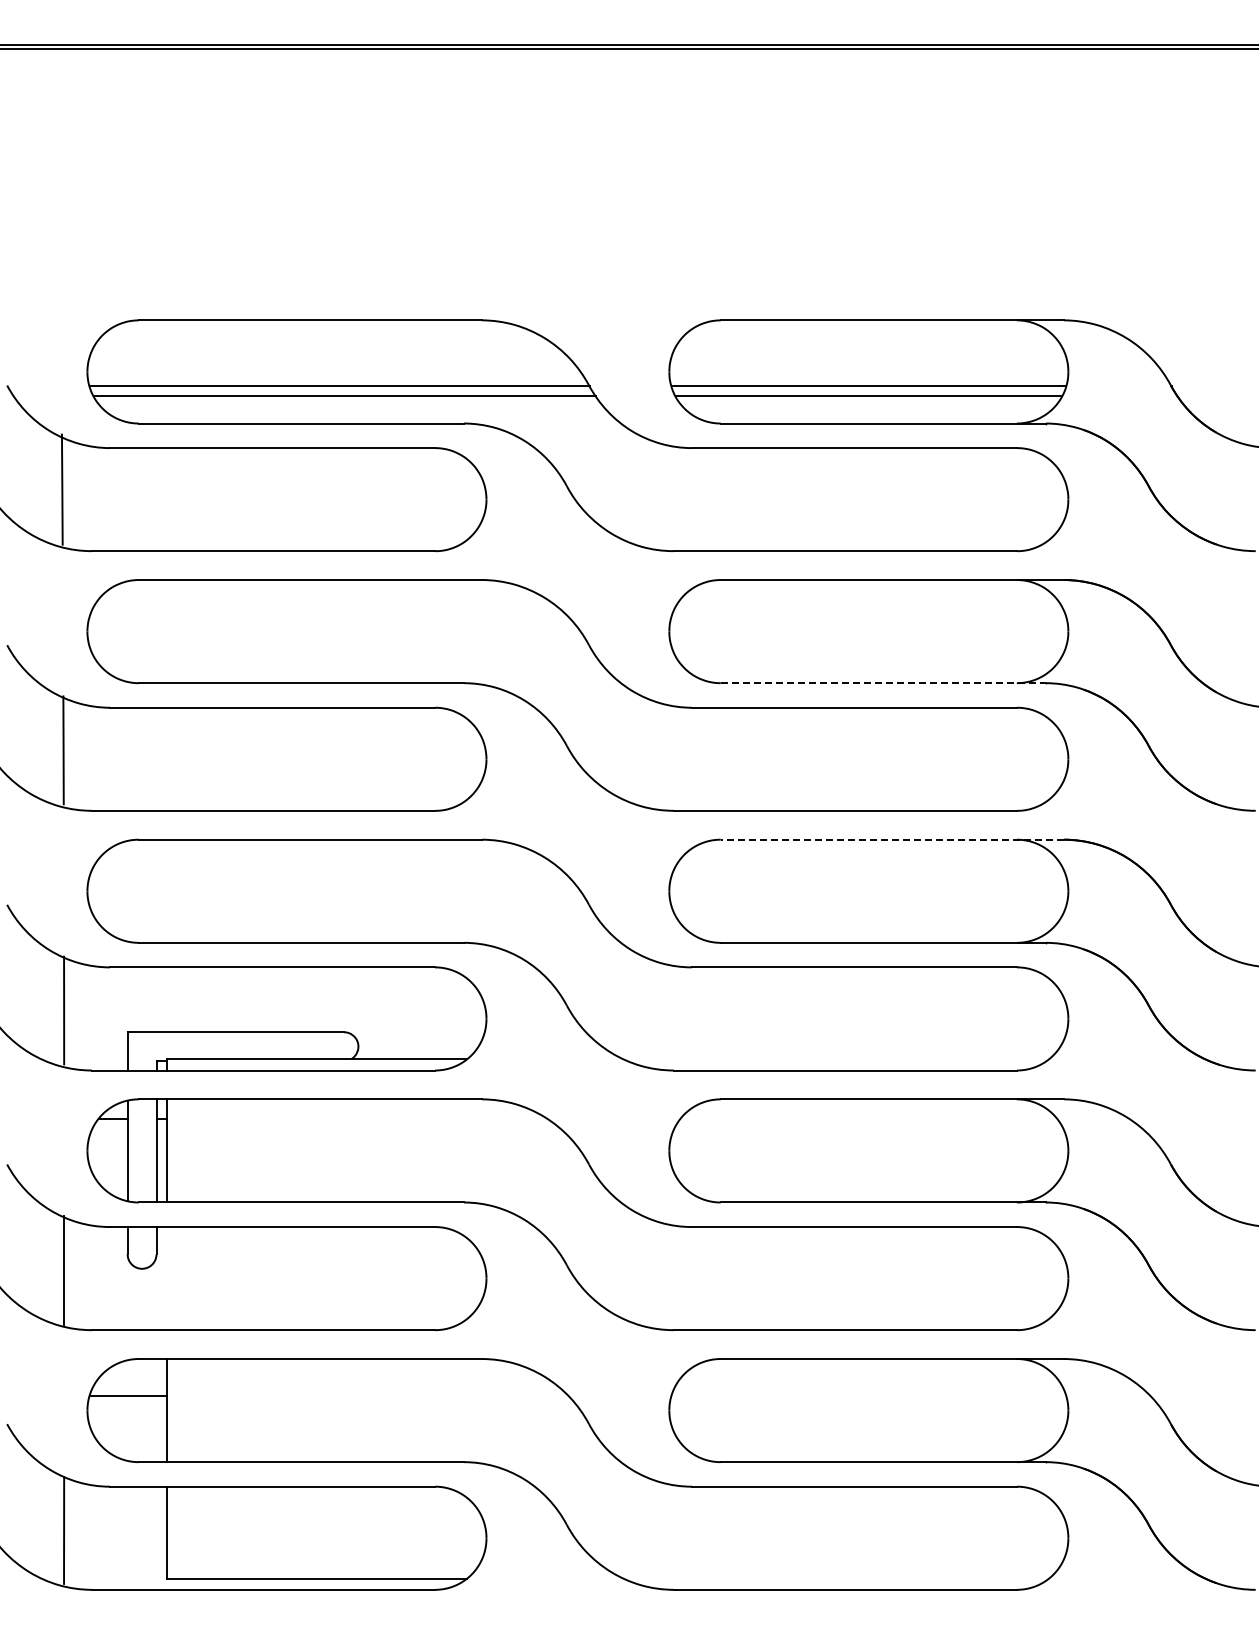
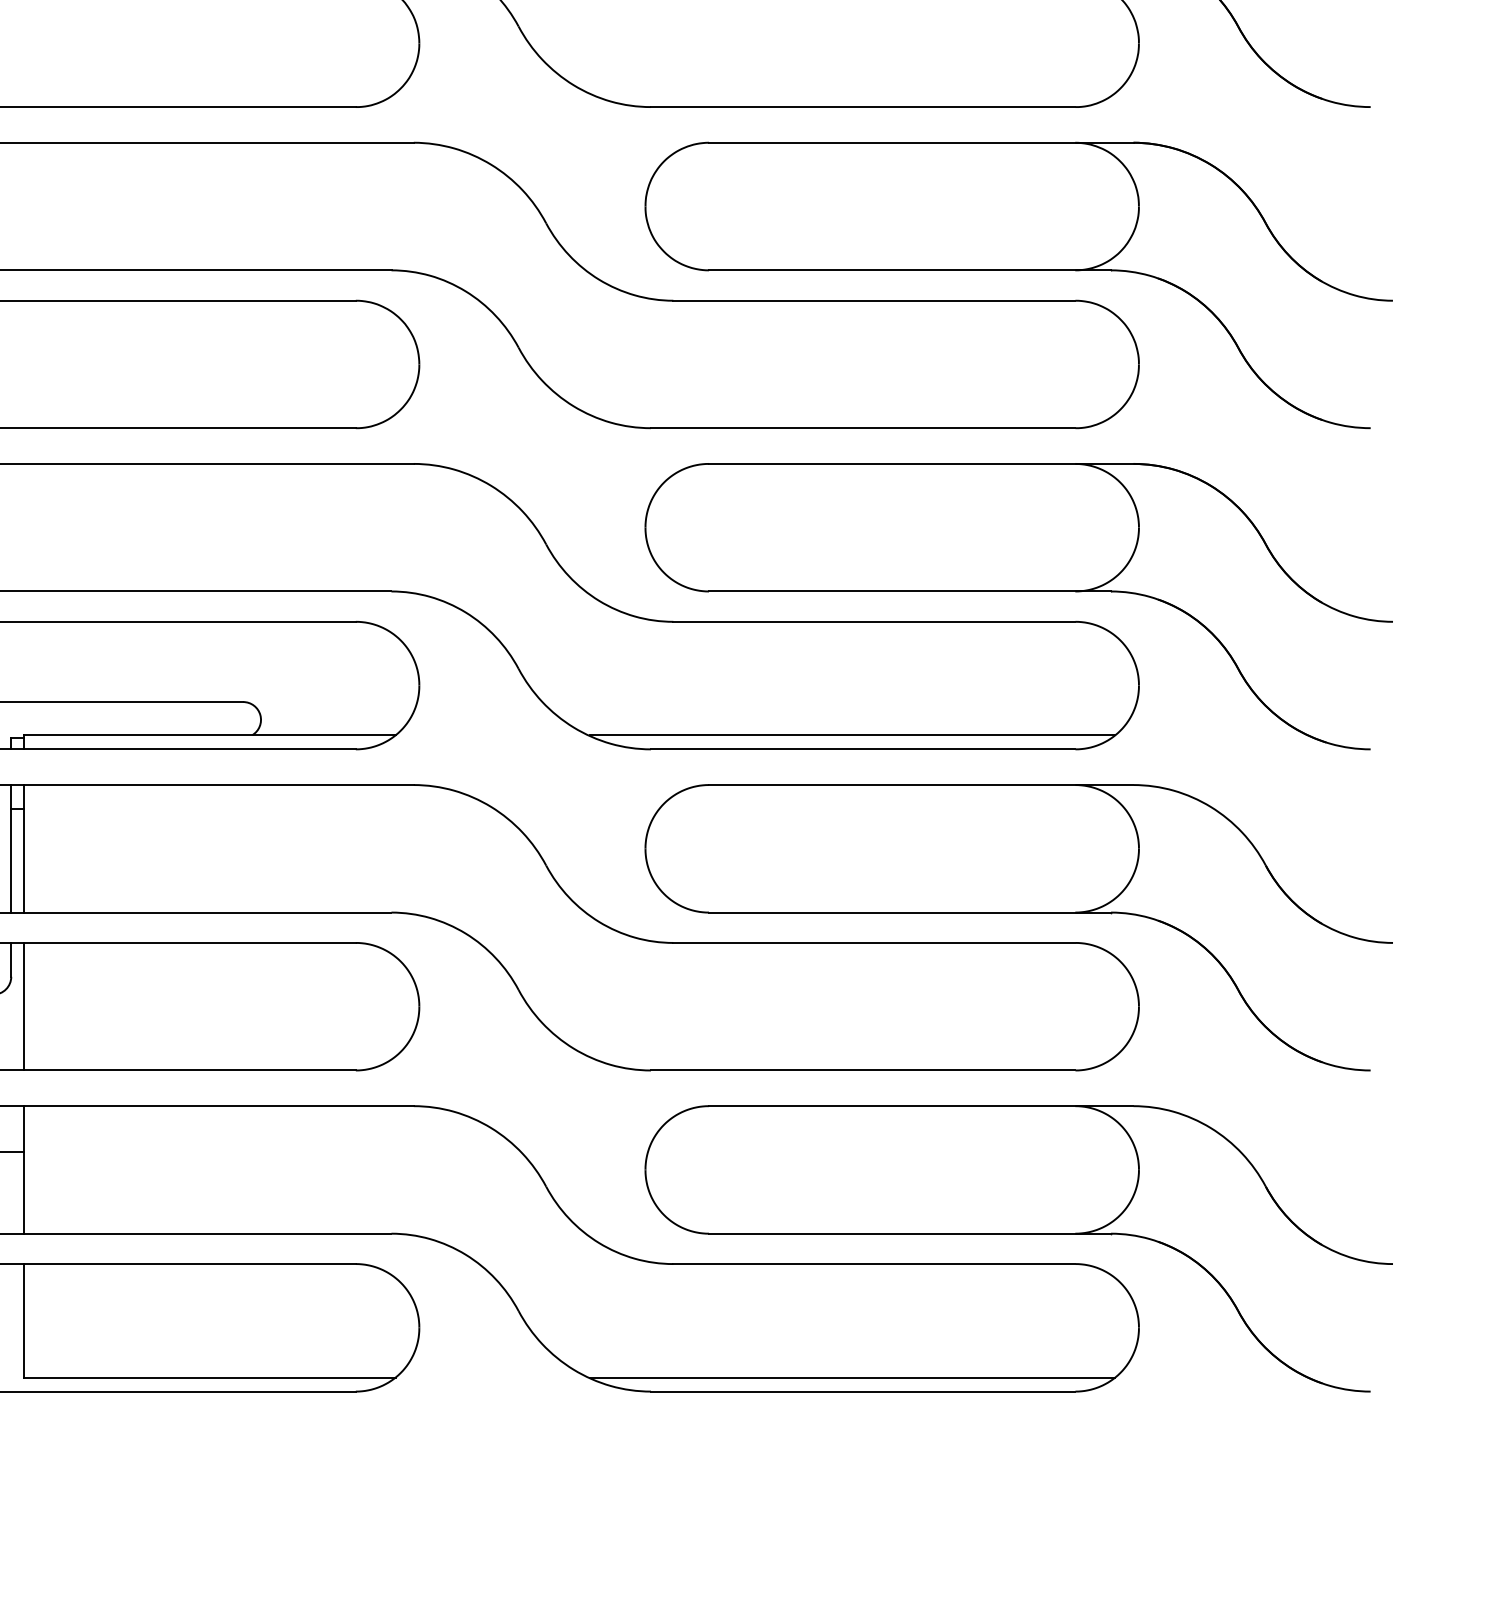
line: (883, 683) -> (910, 270), dashed -> solid
line: (892, 839) -> (921, 463), dashed -> solid
line: (836, 1059) -> (852, 735), added
line: (167, 1278) -> (24, 1006), added
line: (836, 1578) -> (852, 1377), added

